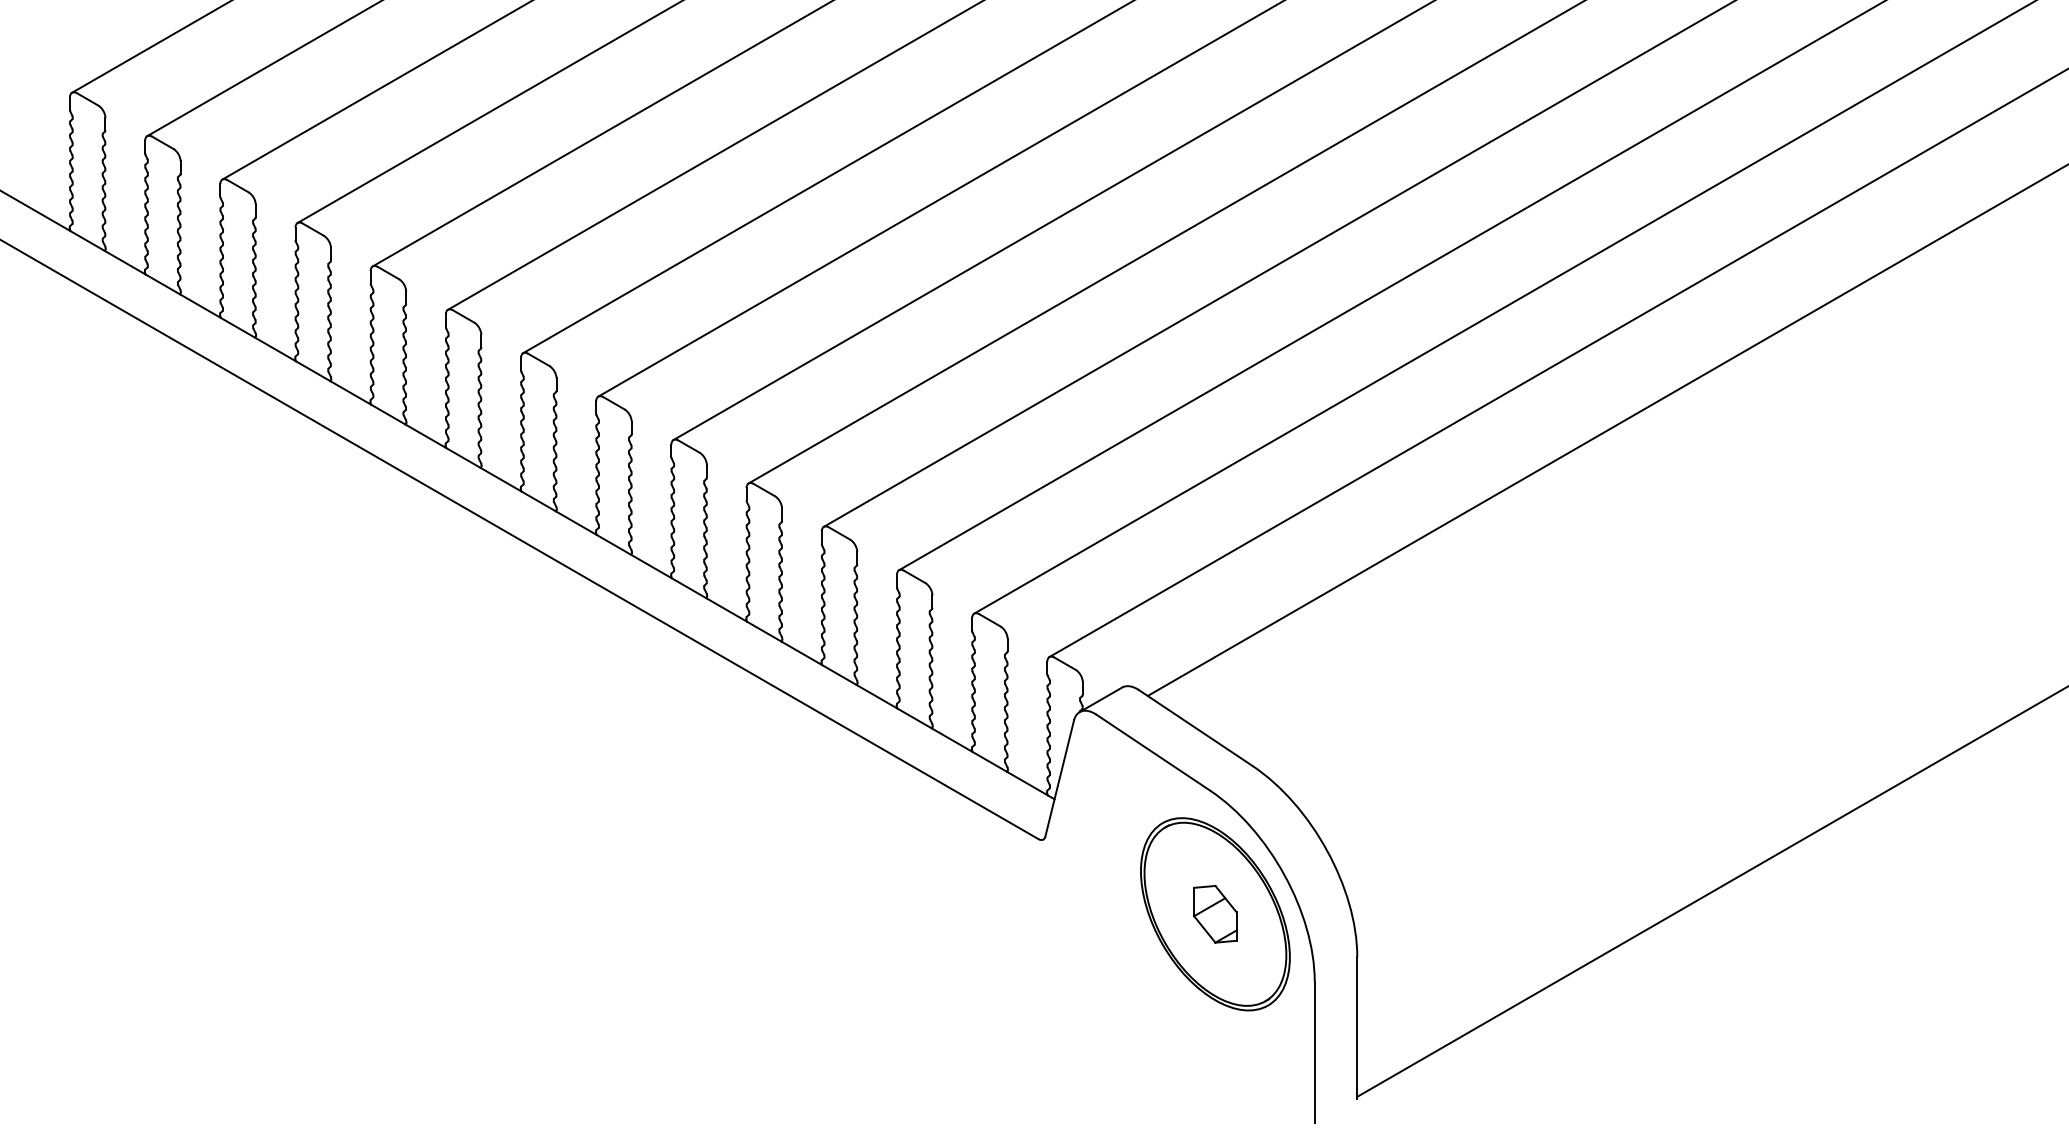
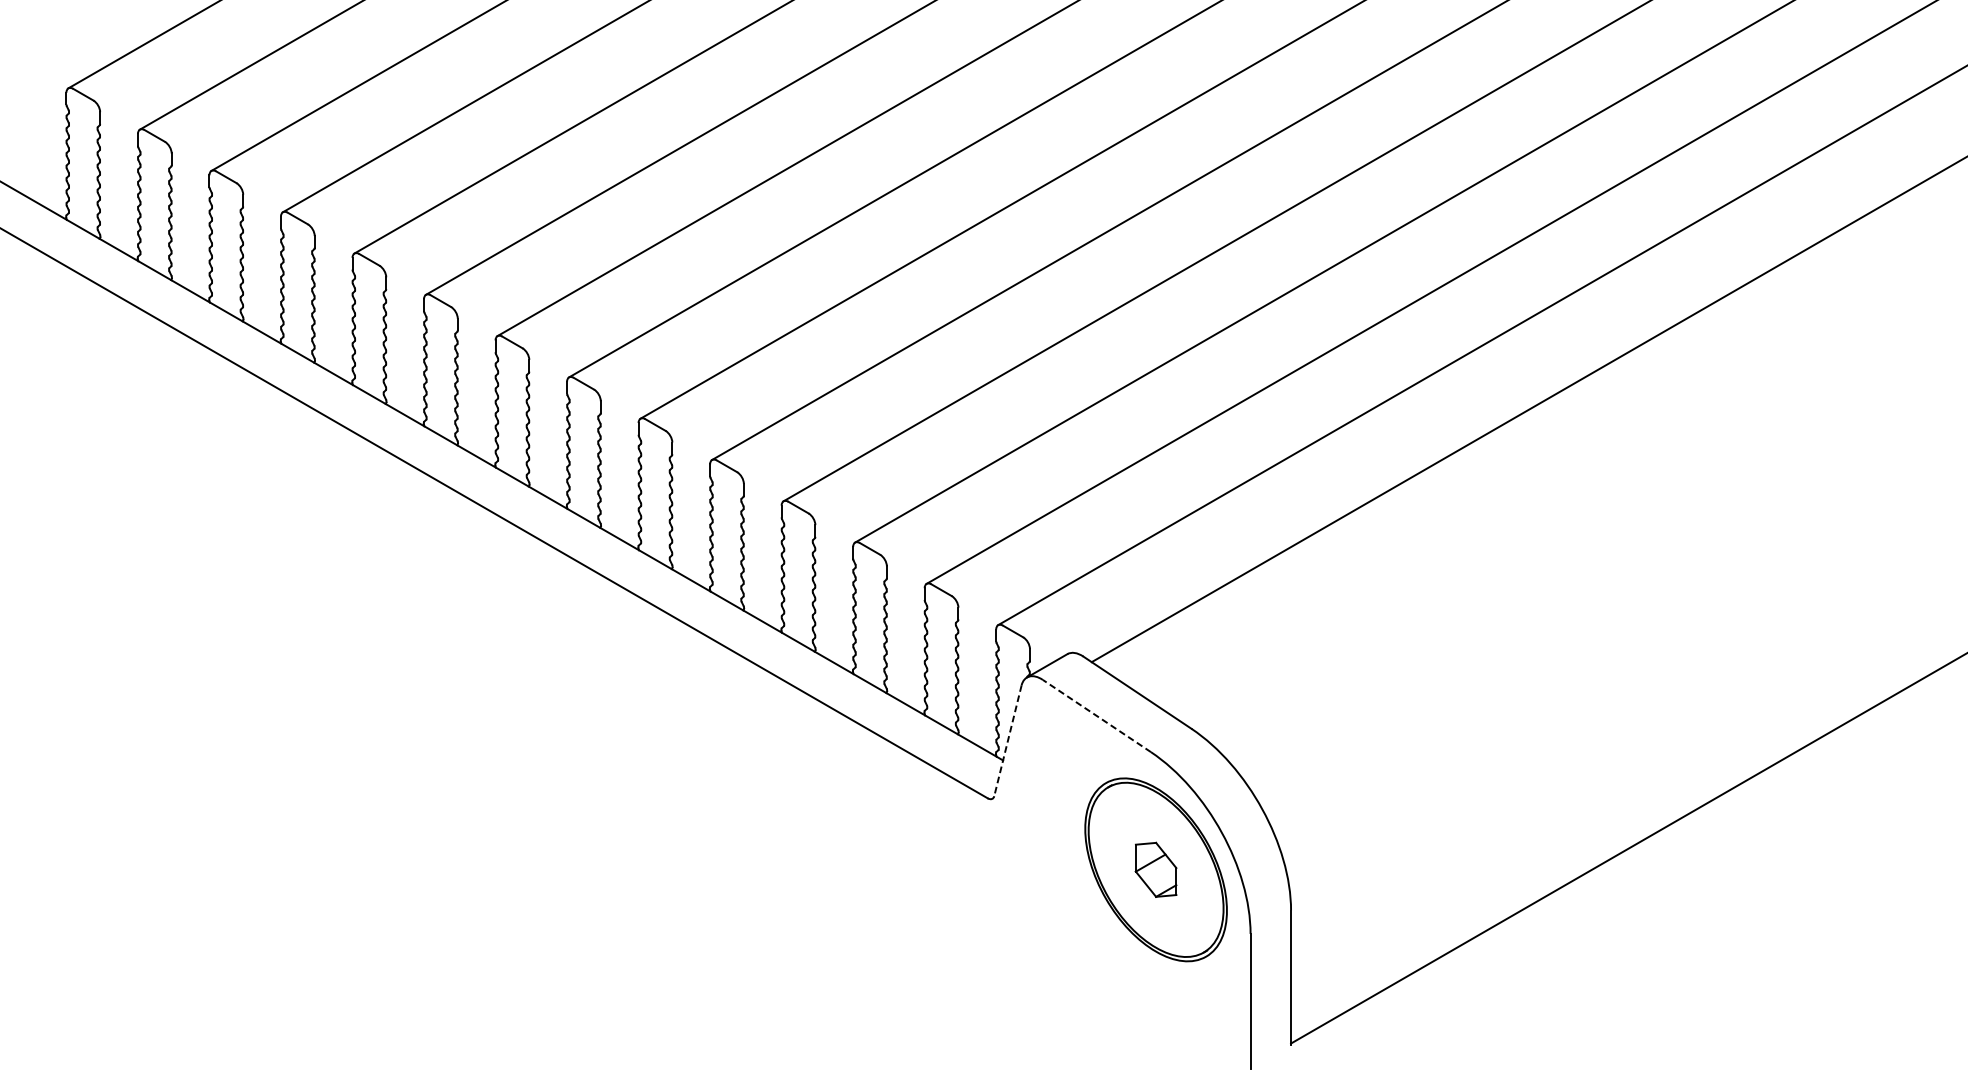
line: (1152, 752) -> (1096, 715), solid -> dashed
line: (1059, 779) -> (1007, 741), solid -> dashed

